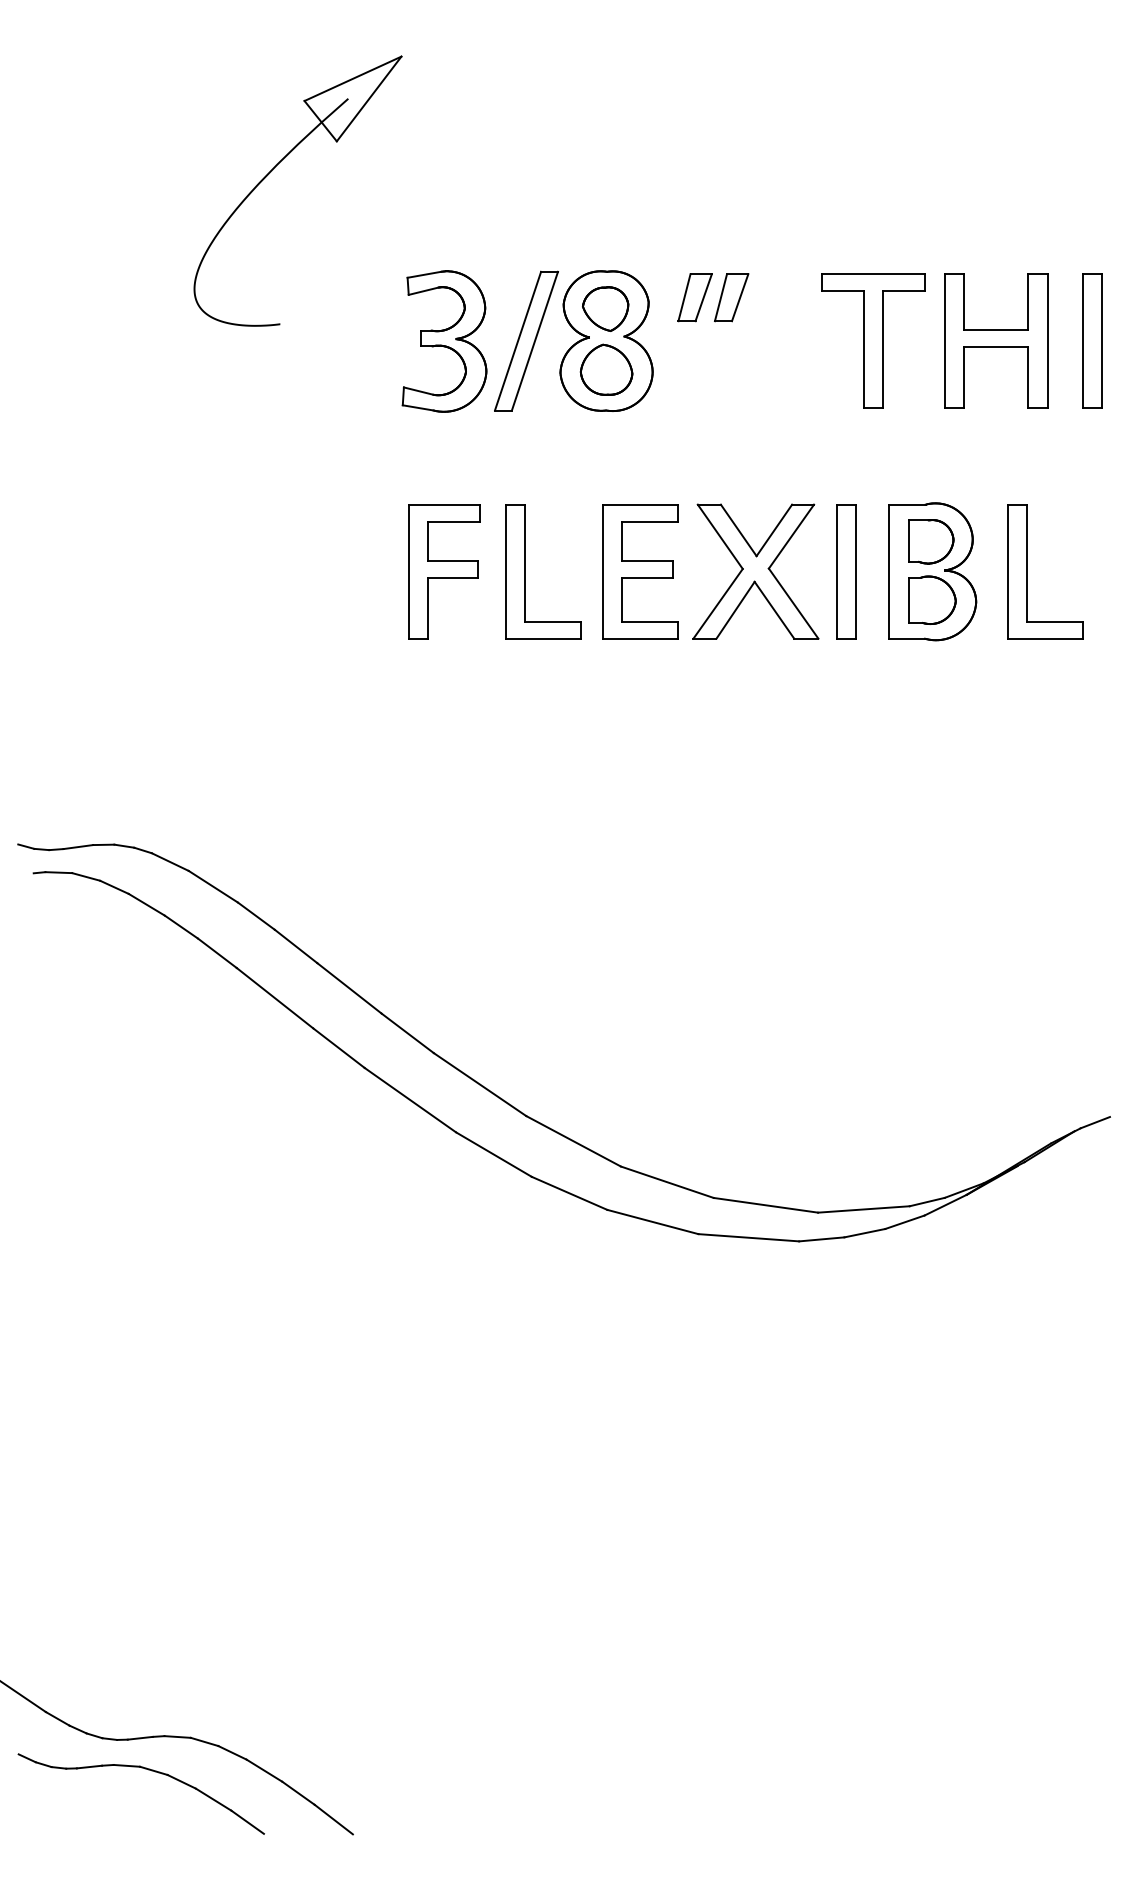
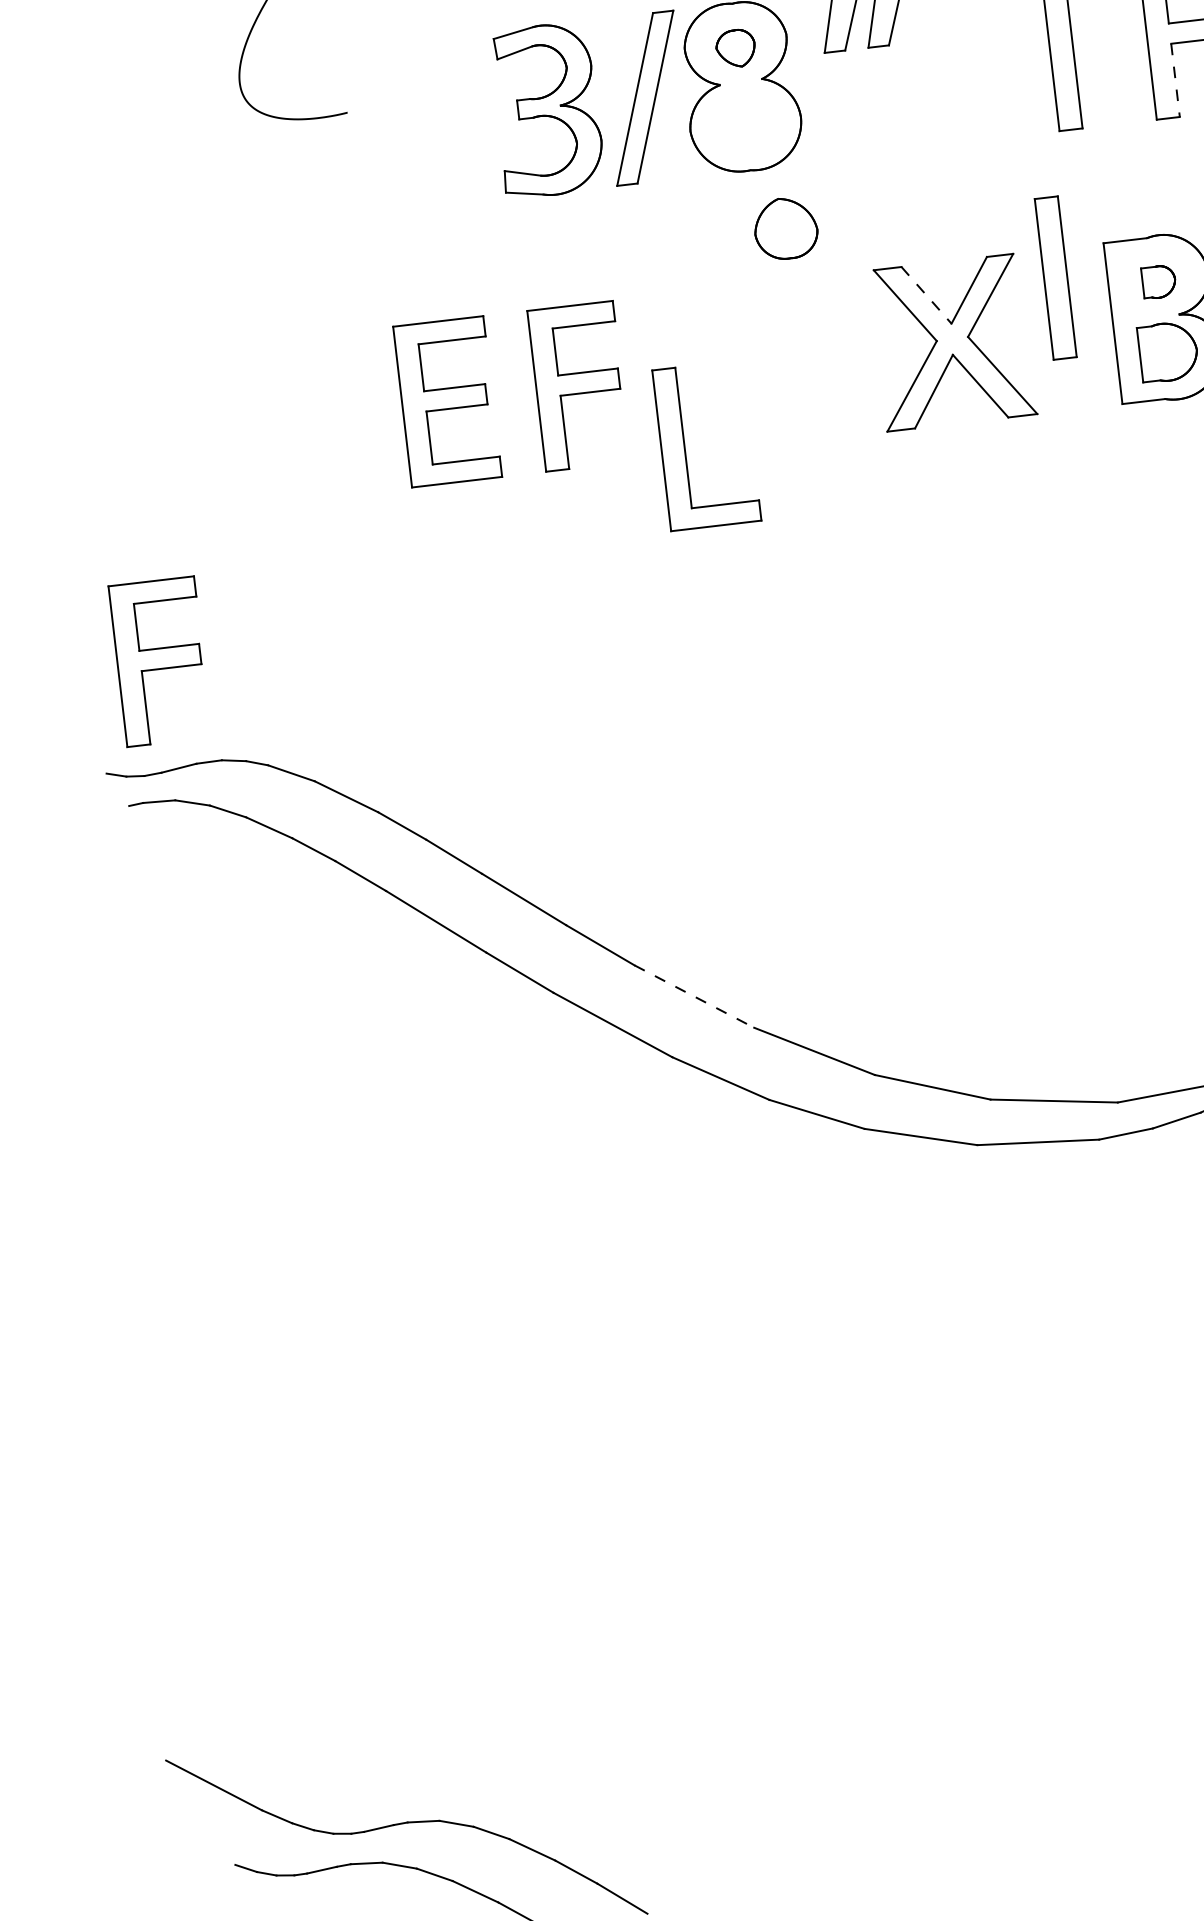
part: (605, 308) -> (735, 47), size x0.7
part: (606, 369) -> (785, 228), moved
line: (964, 377) -> (1175, 80), solid -> dashed
line: (739, 530) -> (927, 295), solid -> dashed
part: (931, 541) -> (1159, 281), size x0.6
part: (525, 571) -> (685, 447), moved
part: (640, 571) -> (447, 401), moved
part: (846, 571) -> (1055, 277), moved
part: (73, 757) -> (160, 661), added
line: (480, 1084) -> (694, 996), solid -> dashed

